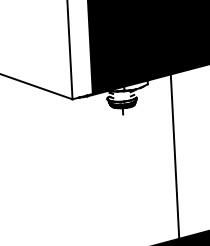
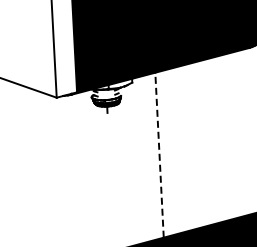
line: (174, 156) -> (159, 155), solid -> dashed

